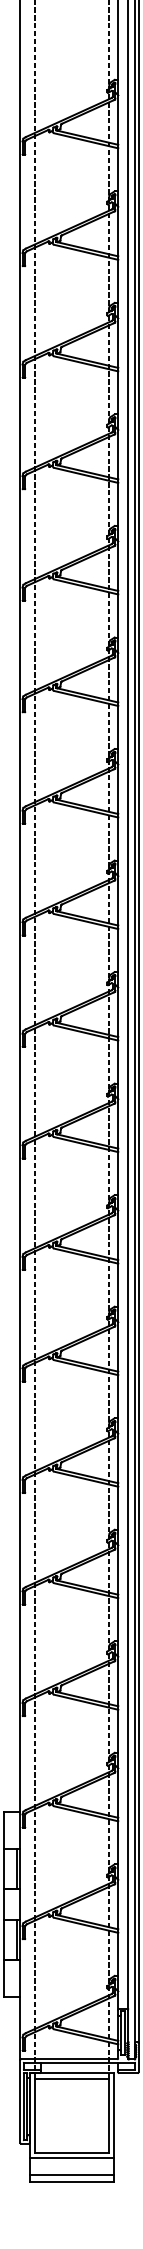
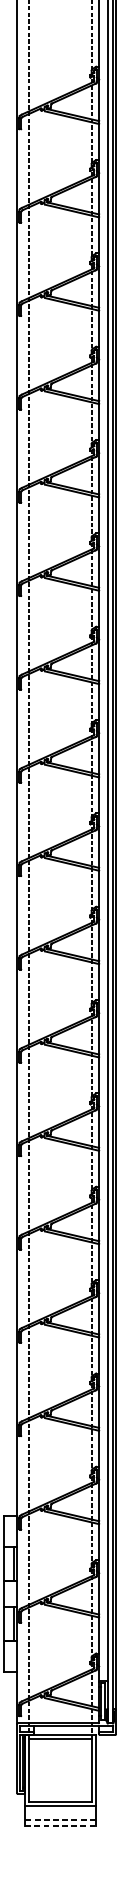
line: (71, 2174) -> (60, 1819), solid -> dashed
line: (72, 2181) -> (60, 1825), solid -> dashed

